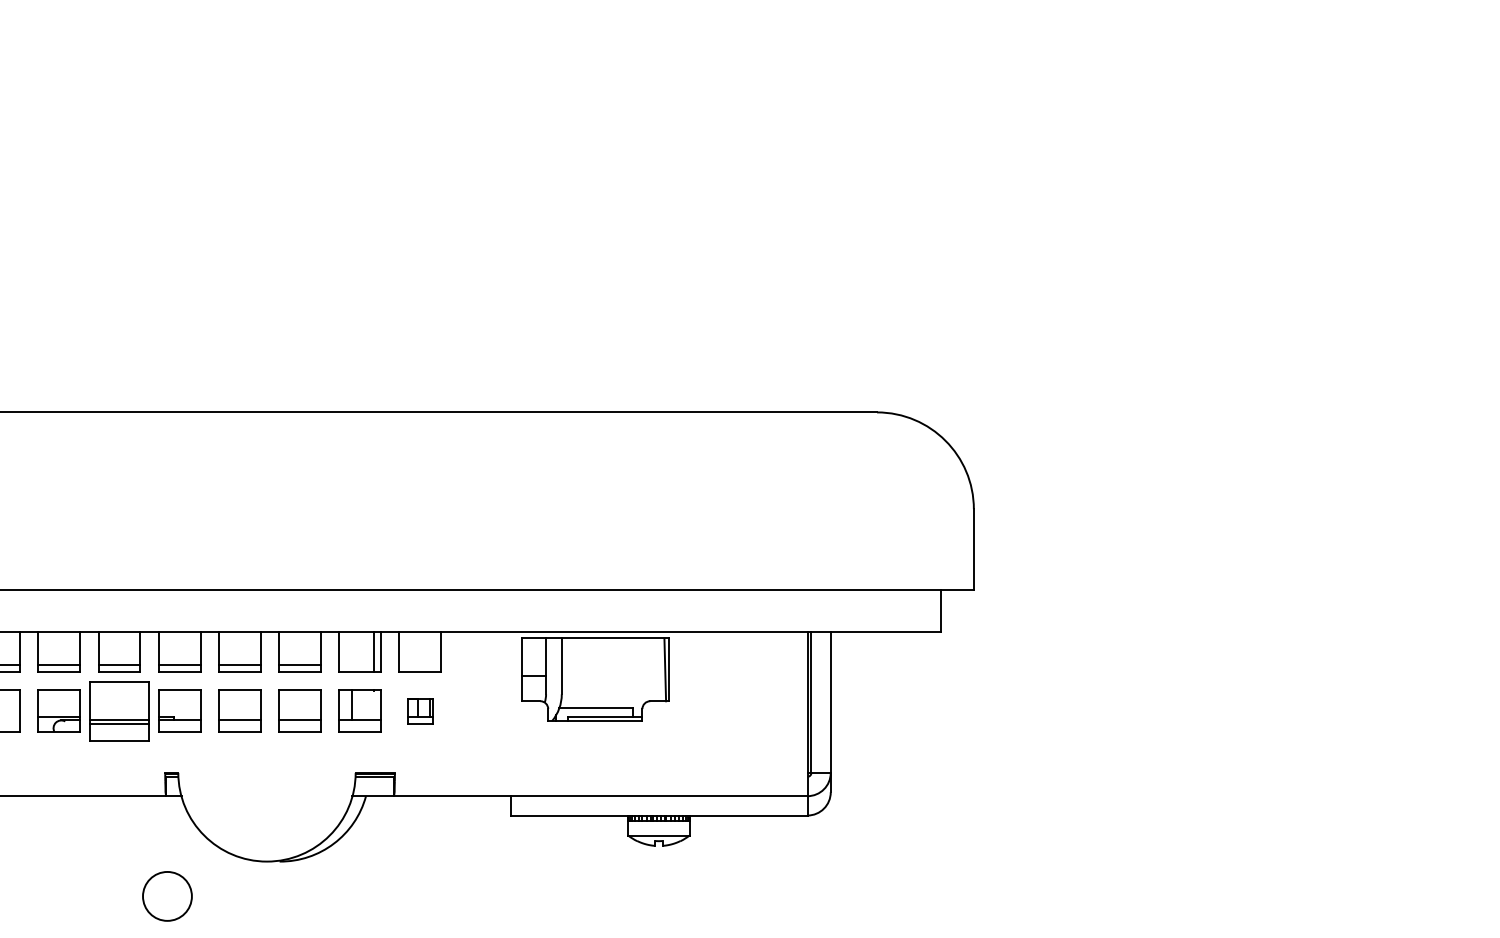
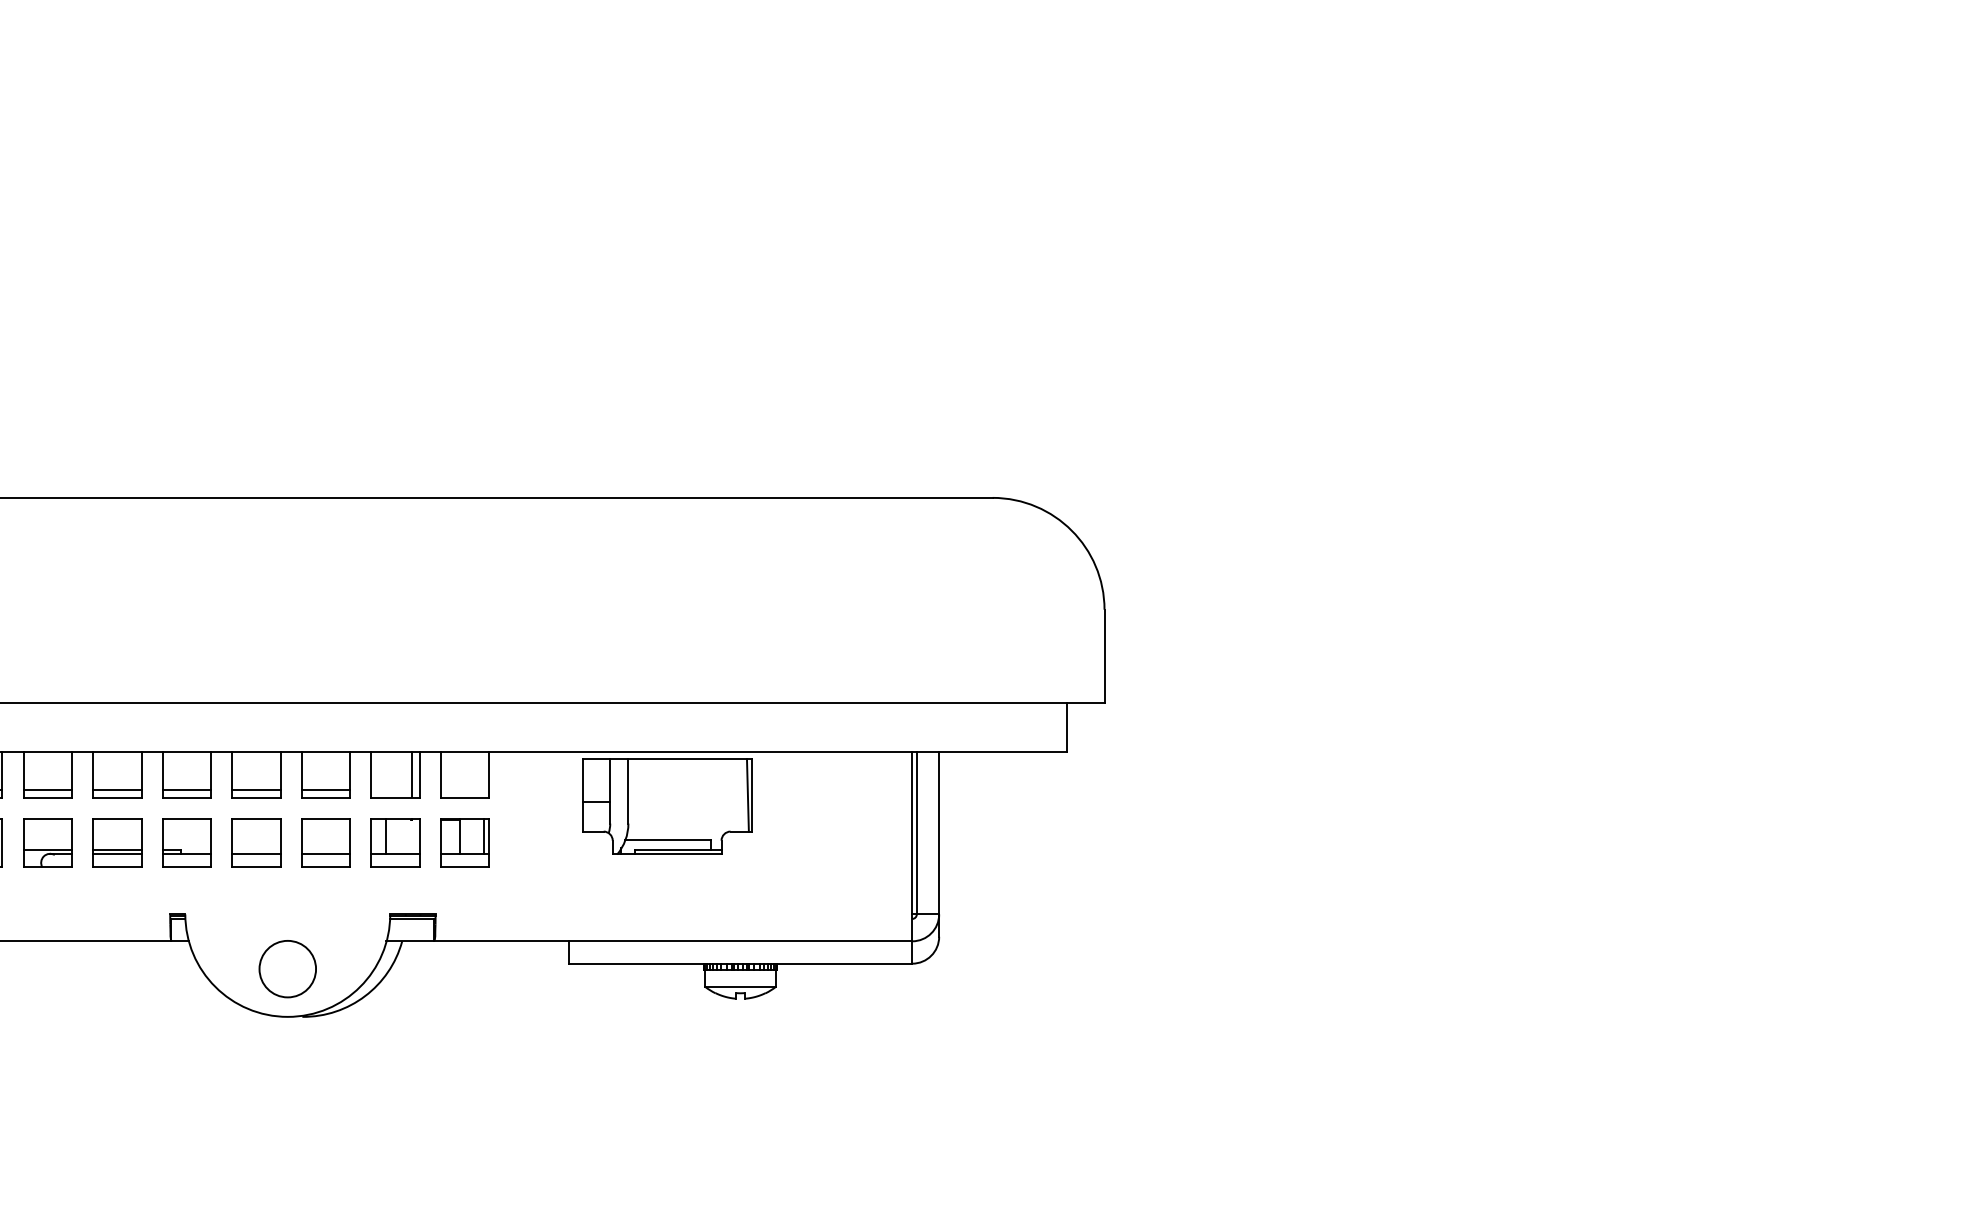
part: (119, 710) -> (117, 842), size x0.71
part: (419, 710) -> (464, 842), size x1.67
circle: (167, 896) -> (287, 969), moved

